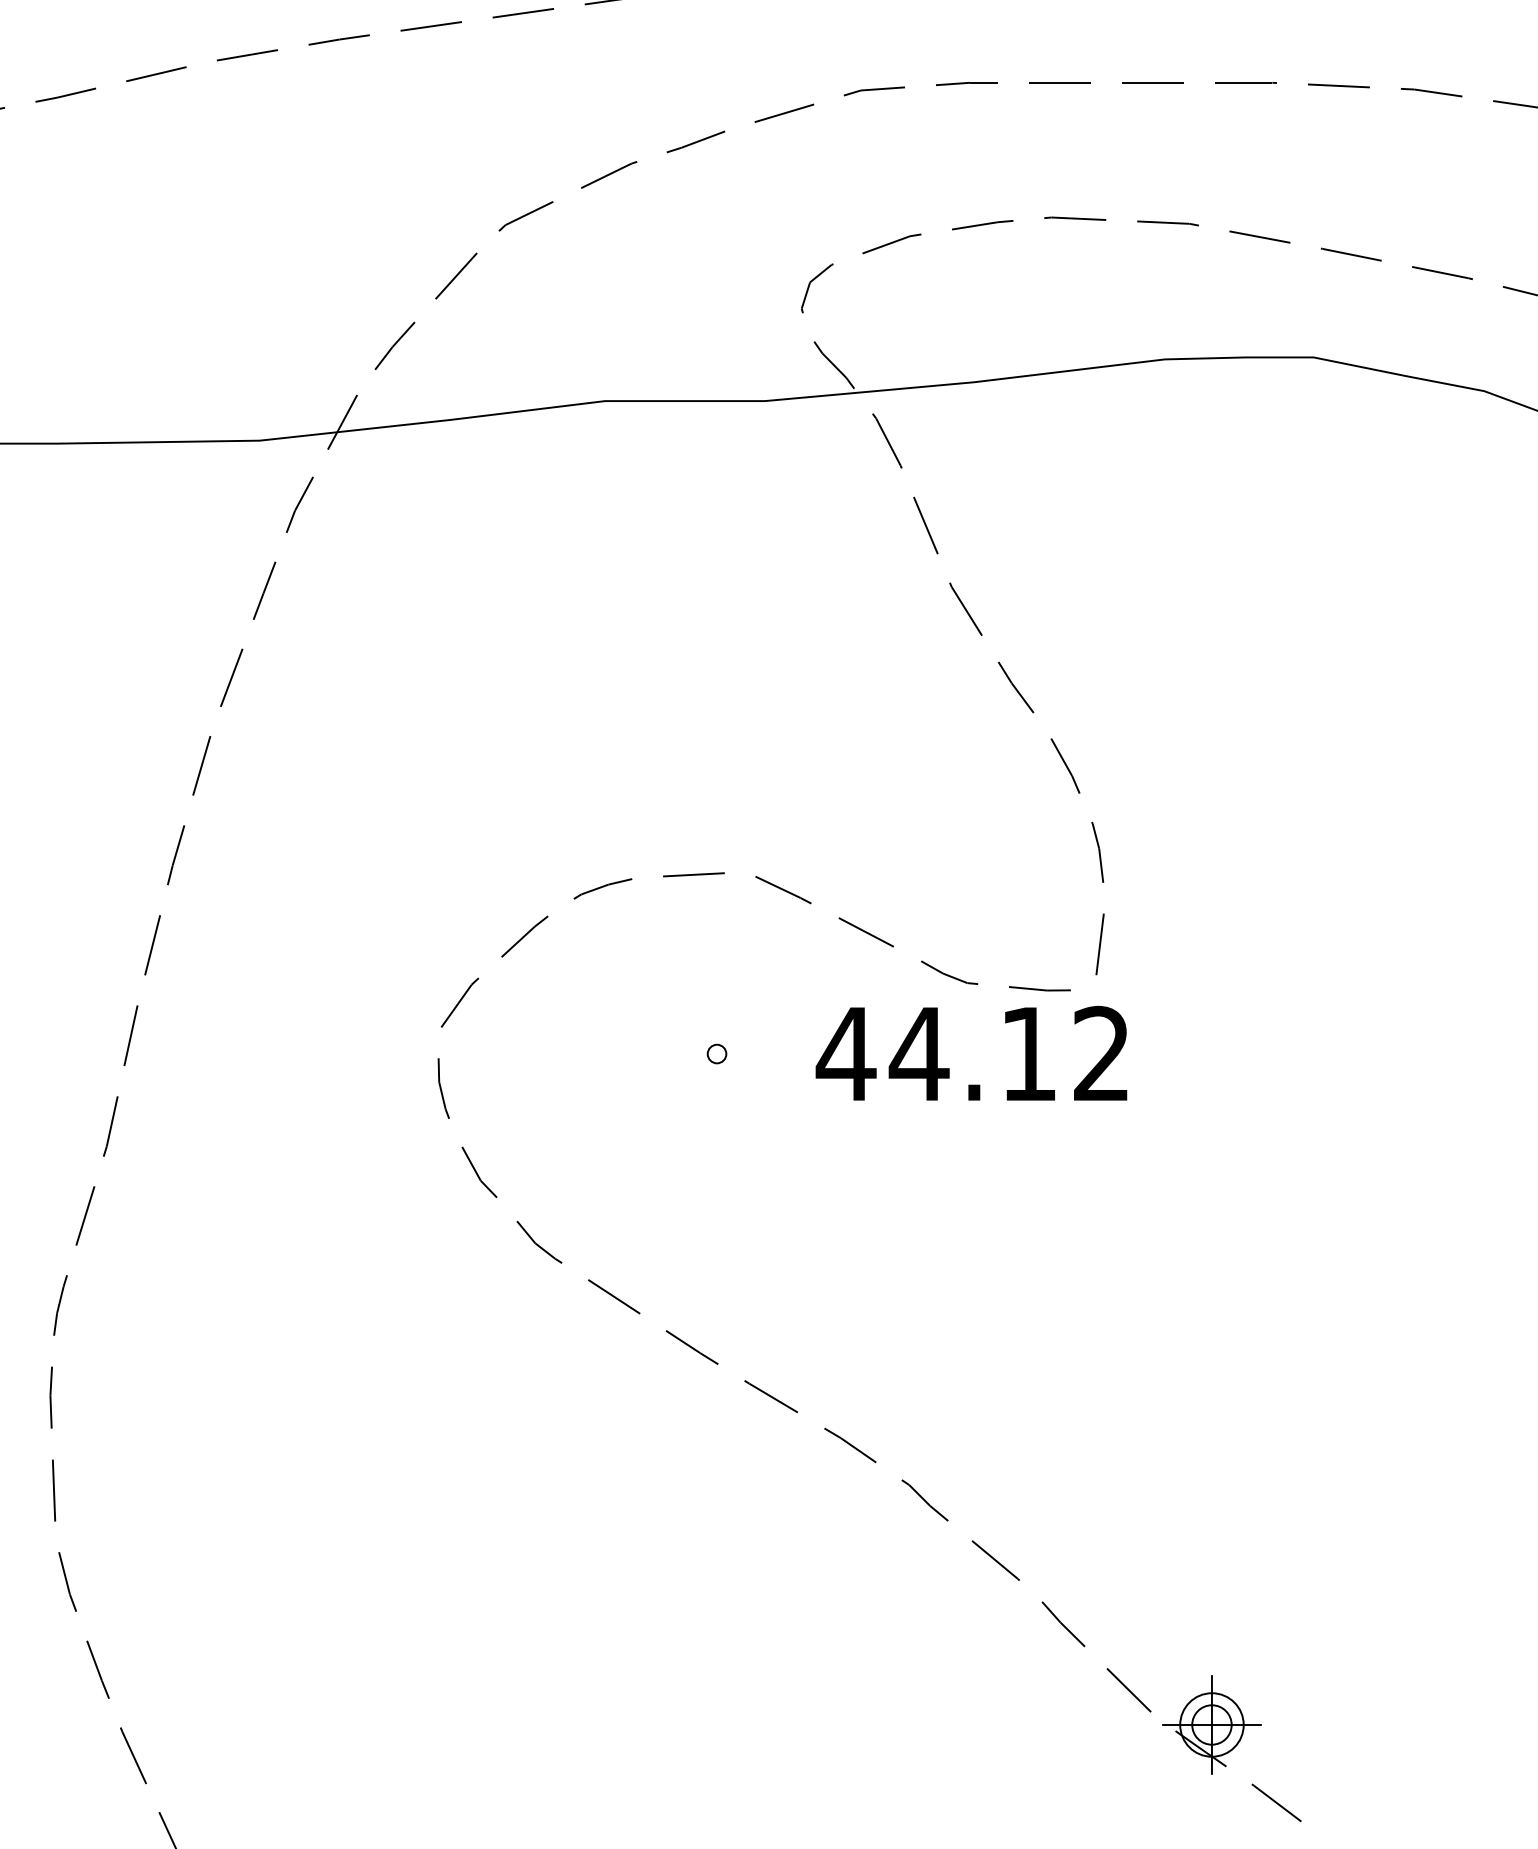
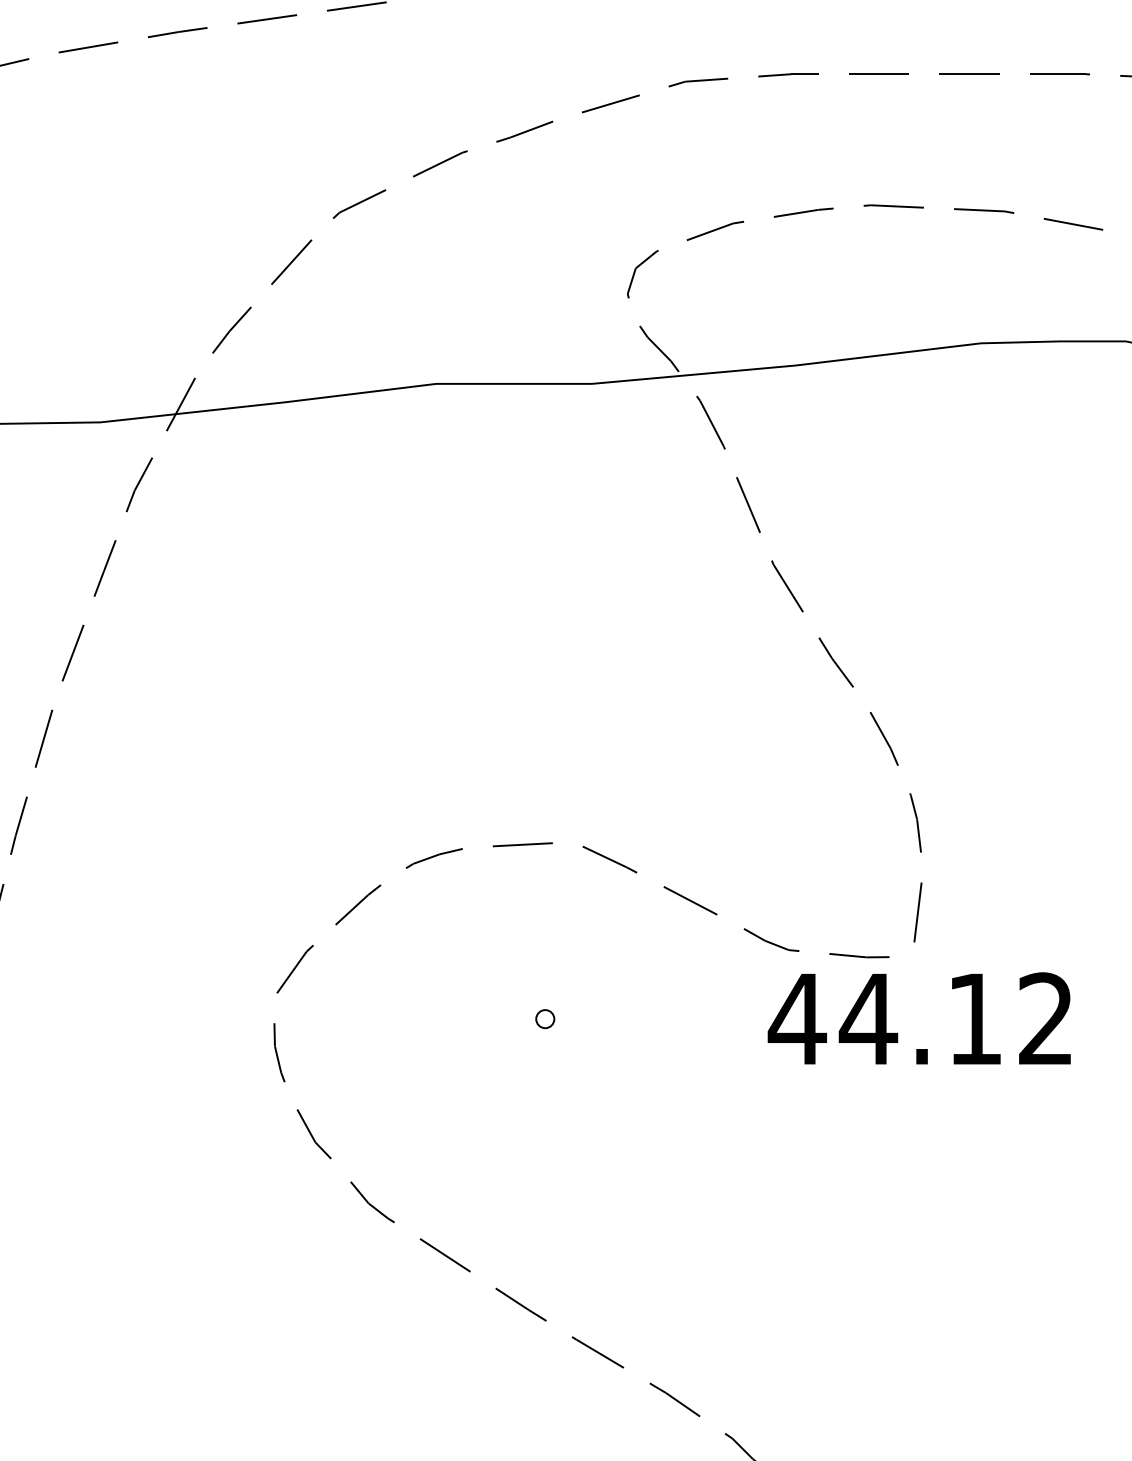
text: (971, 1052) -> (919, 1017), moved

